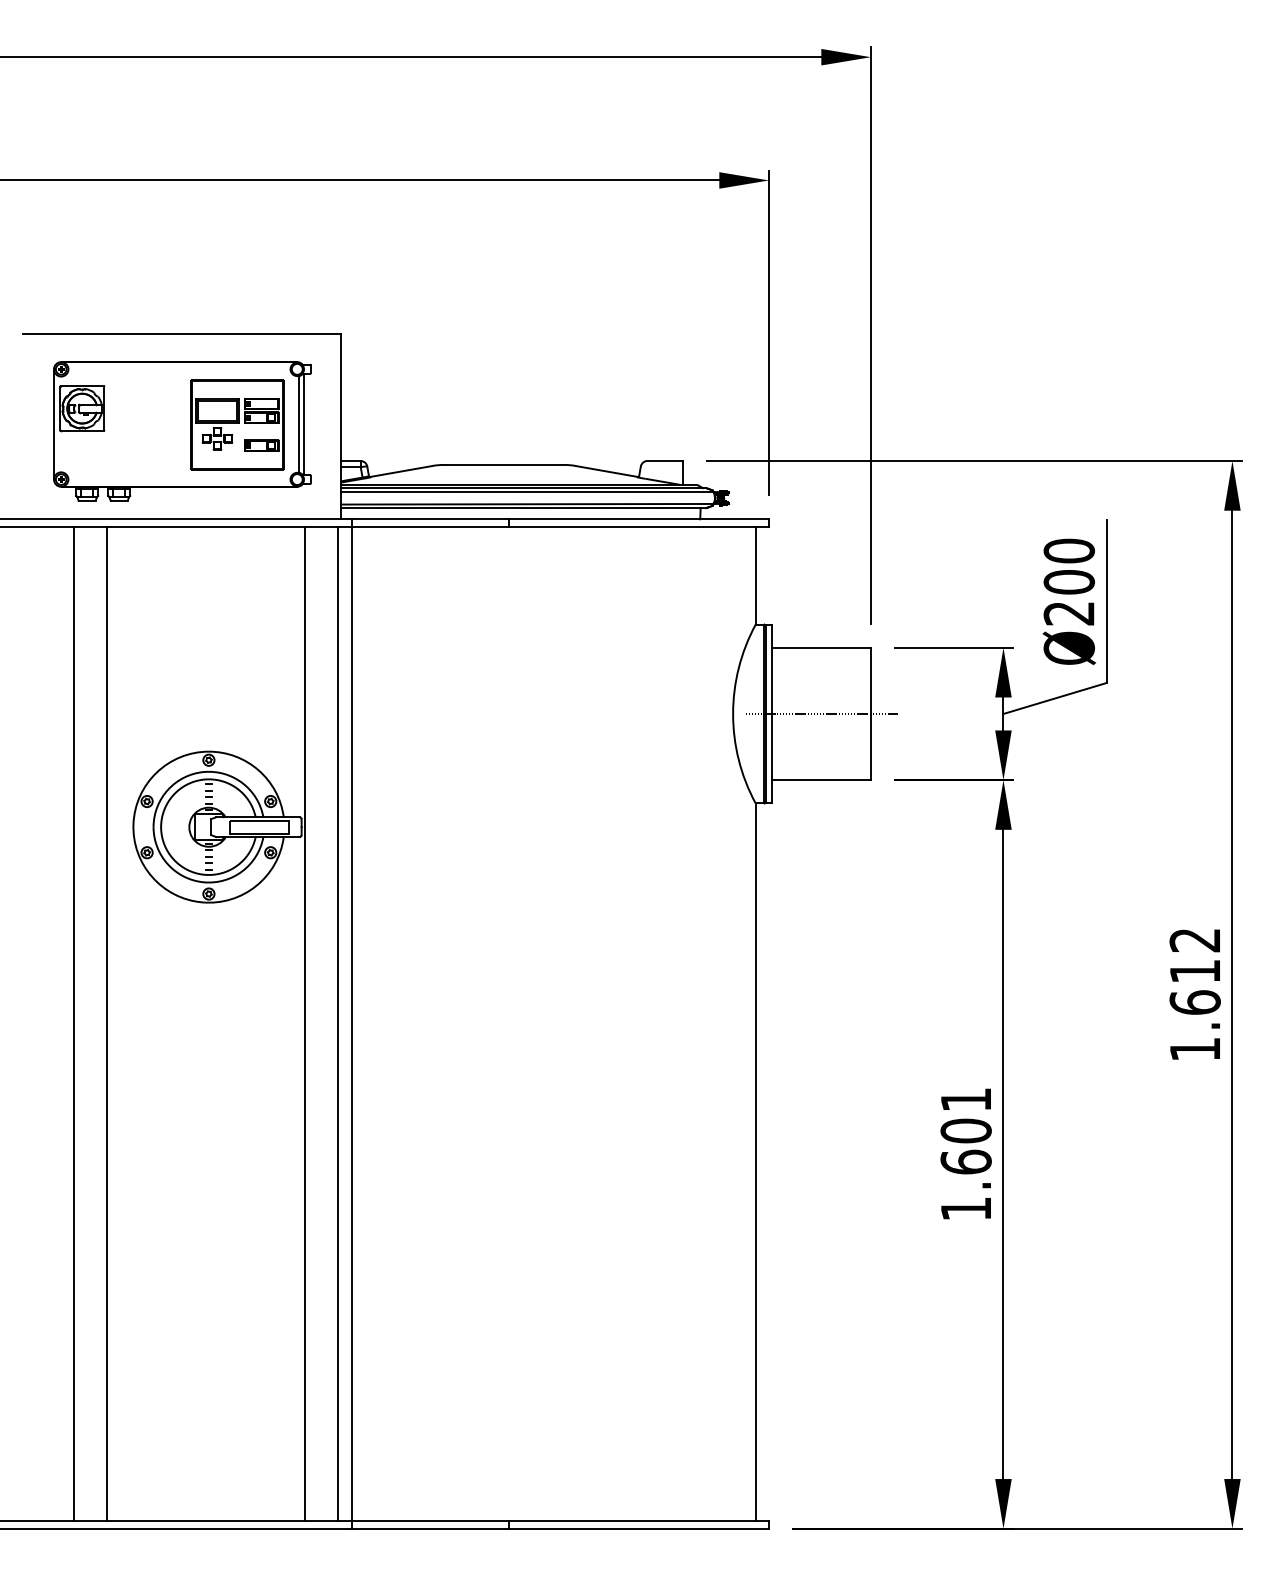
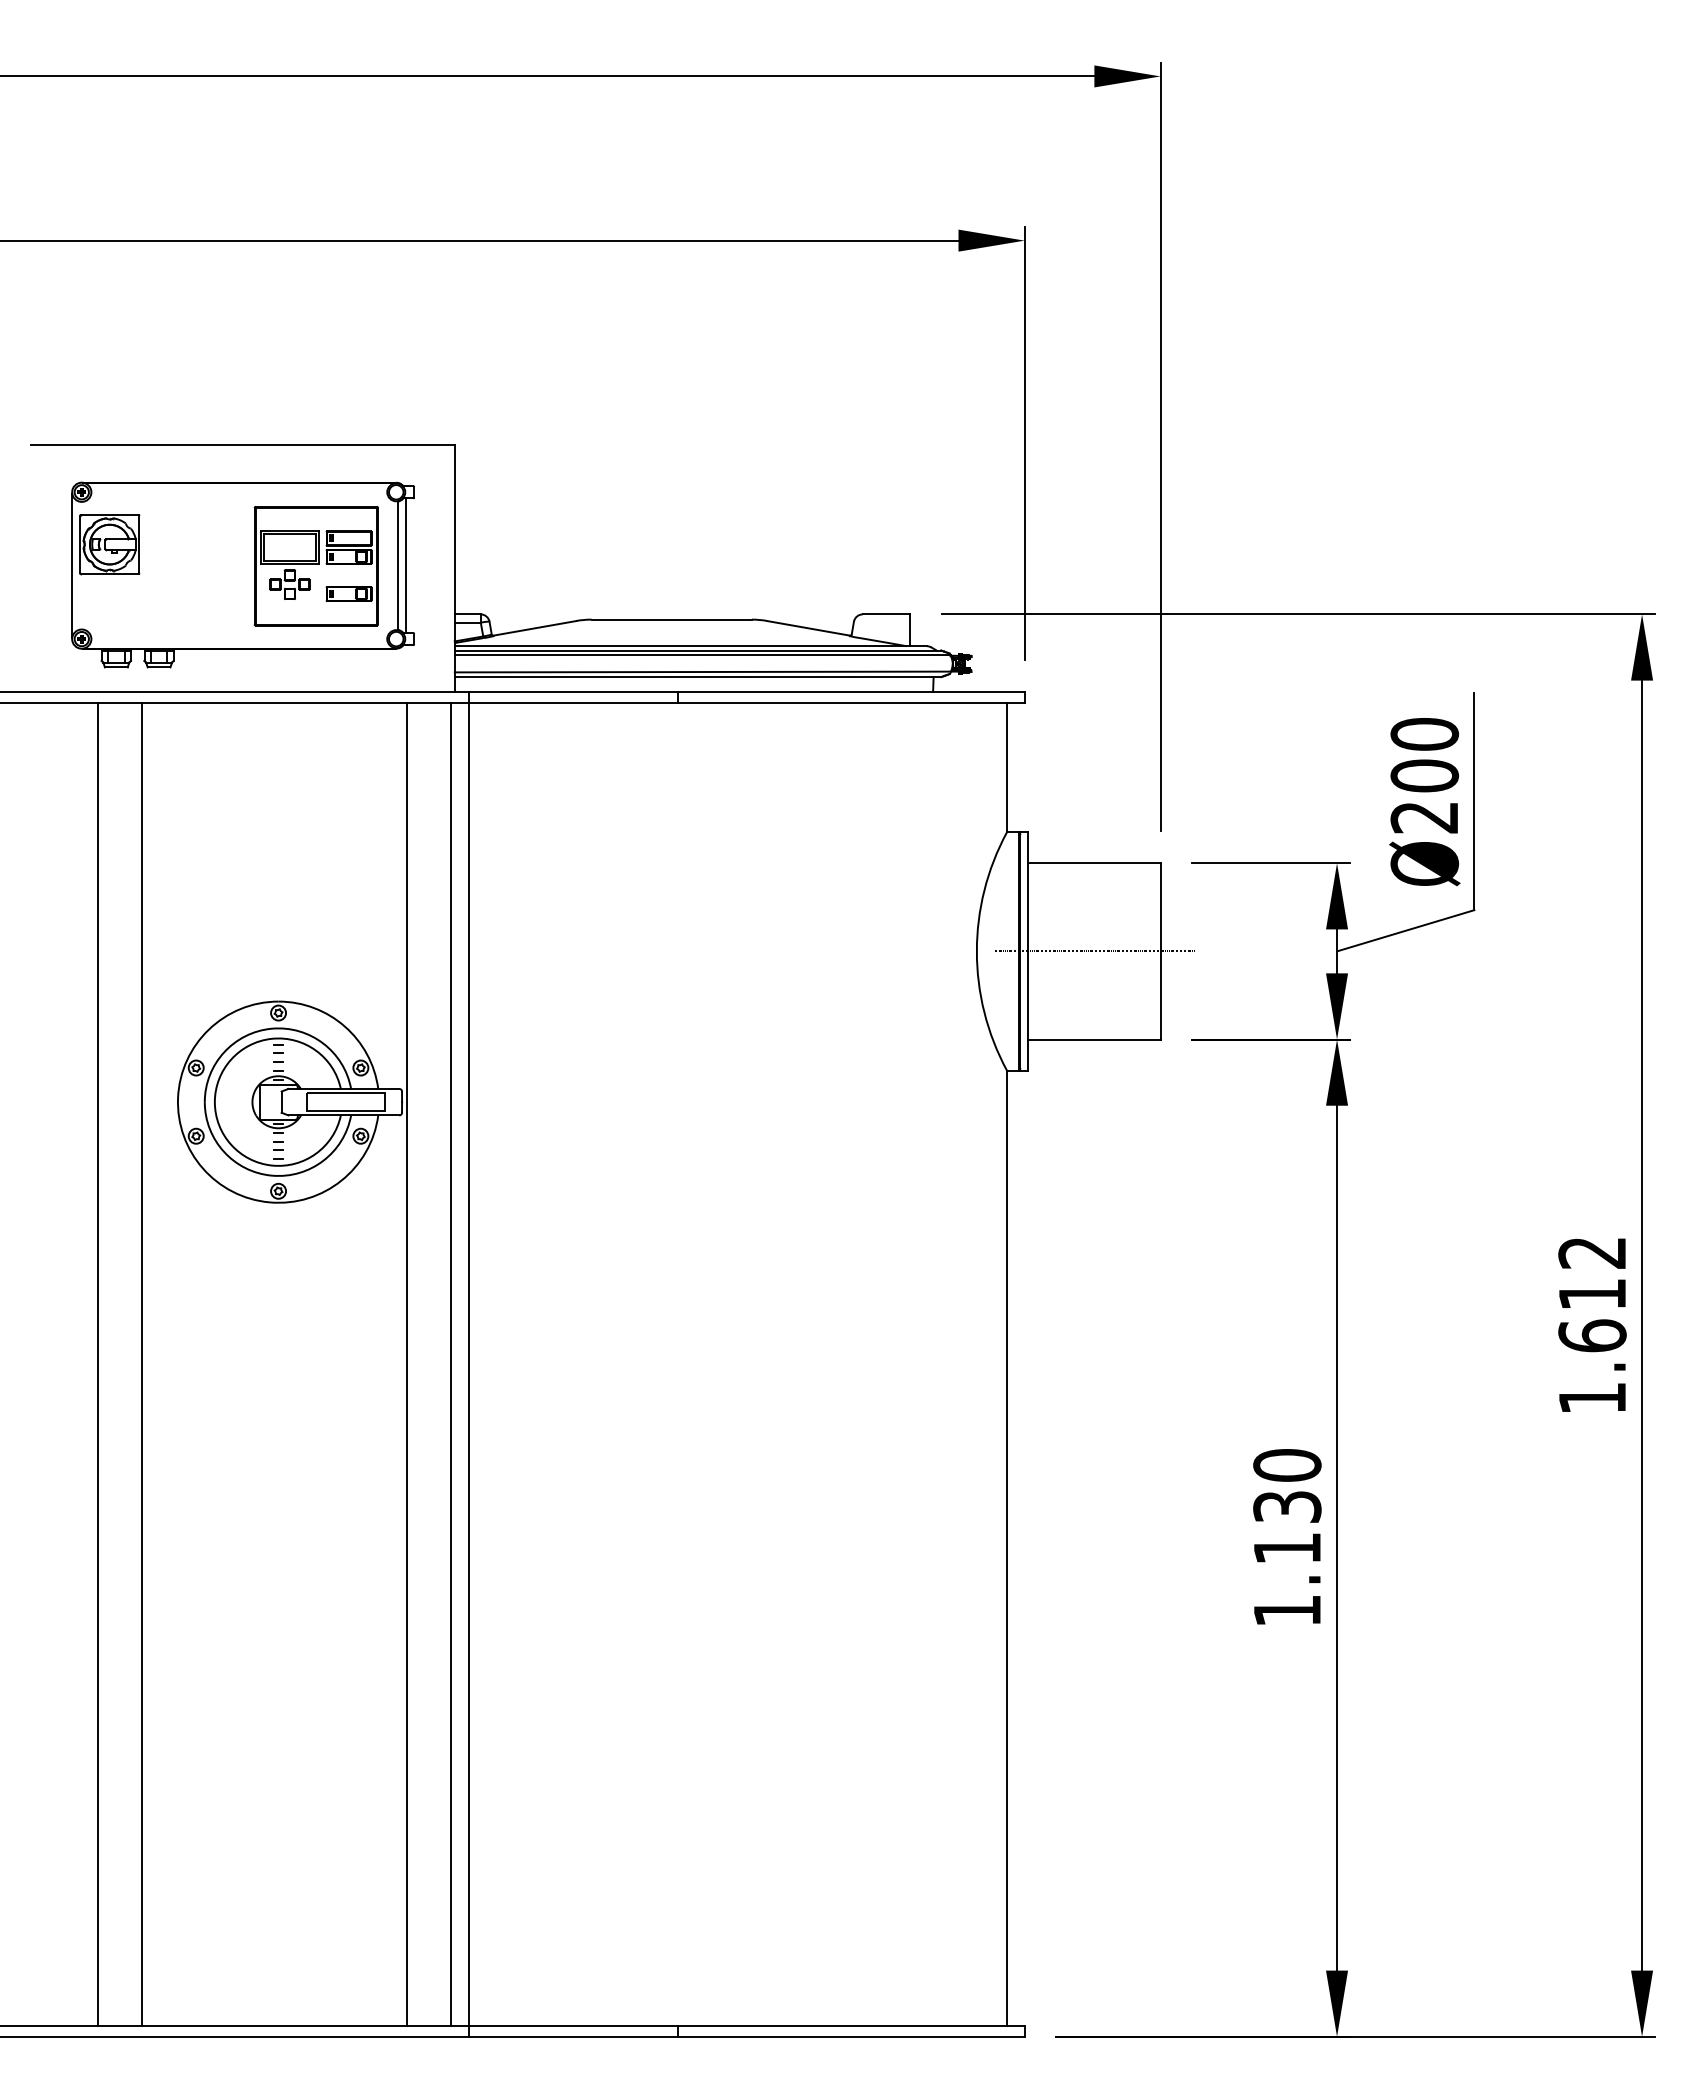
text: (965, 1130) -> (1286, 1506), 1.601 -> 1.130

